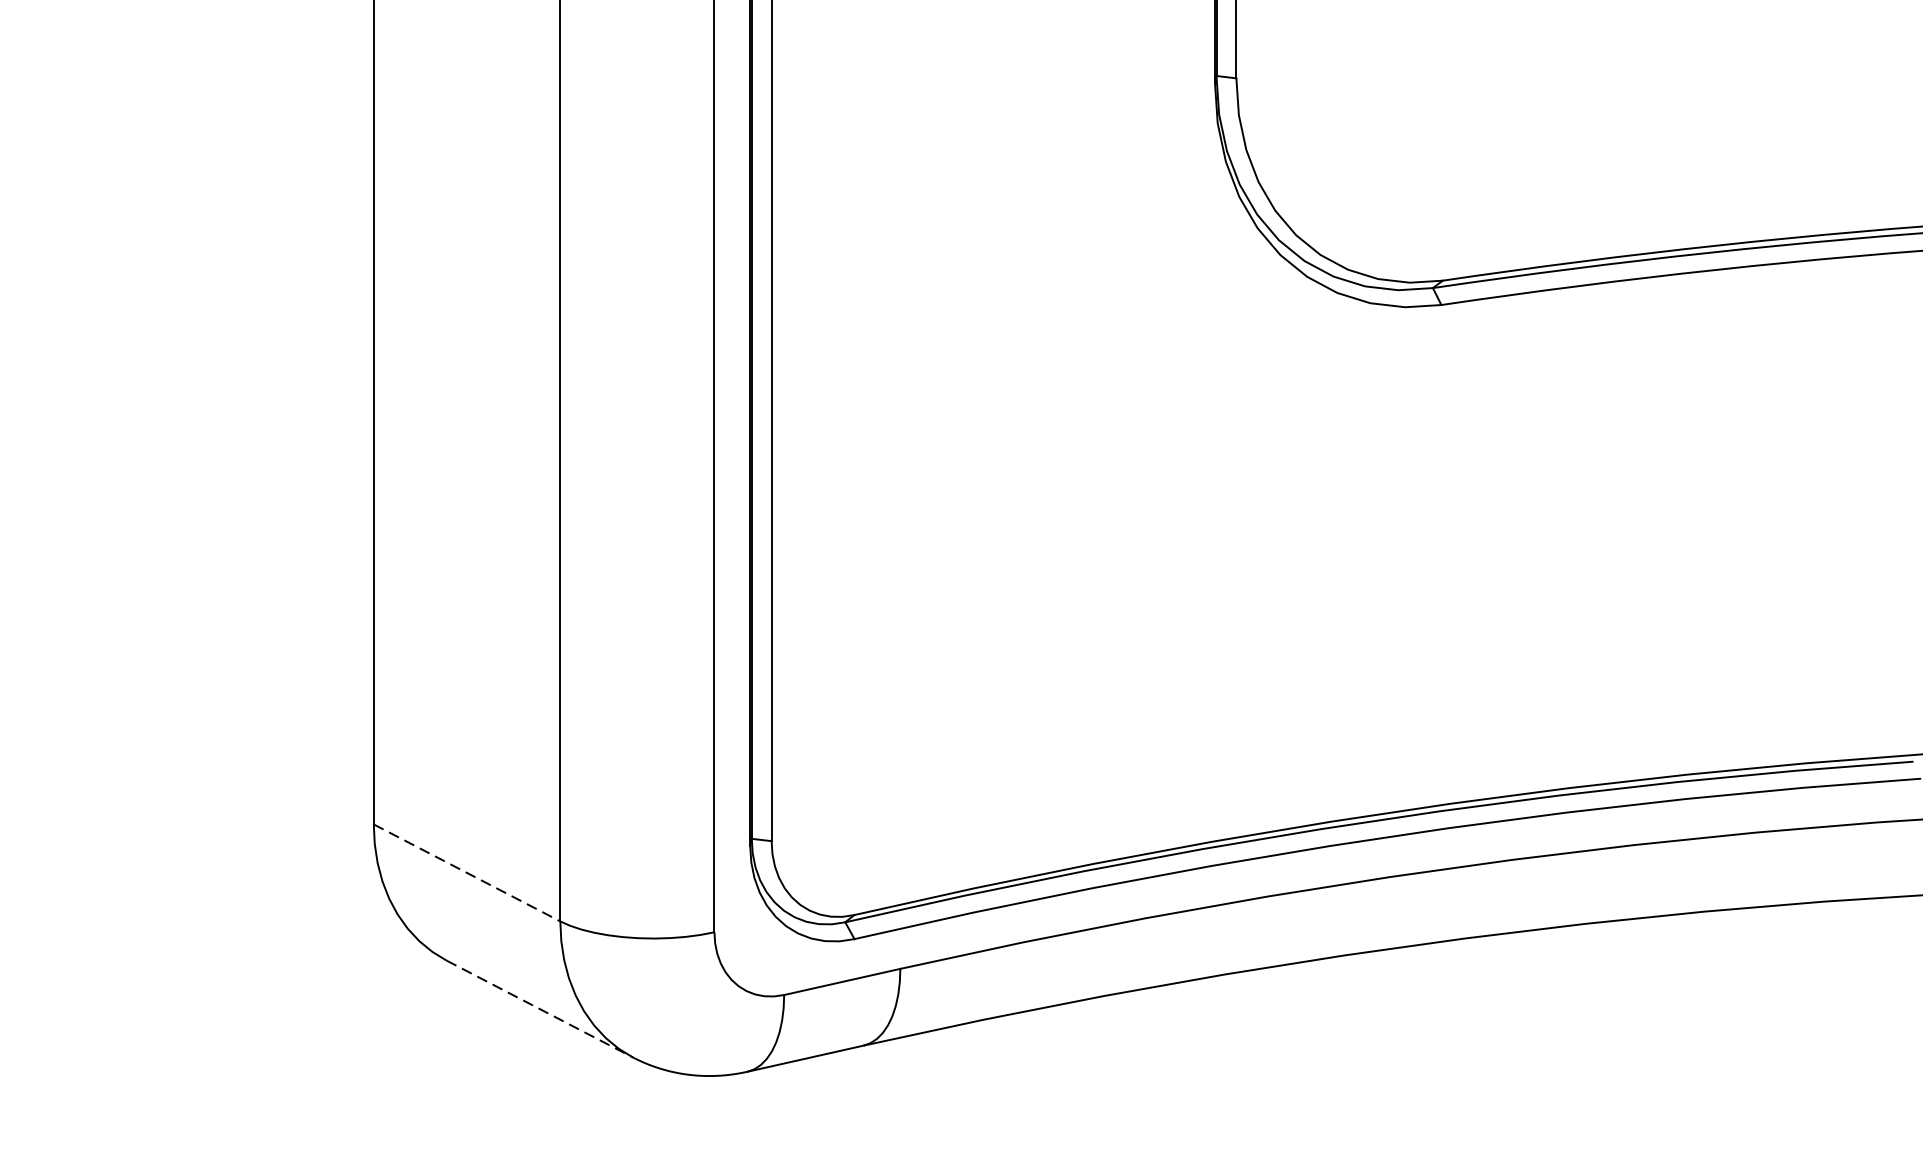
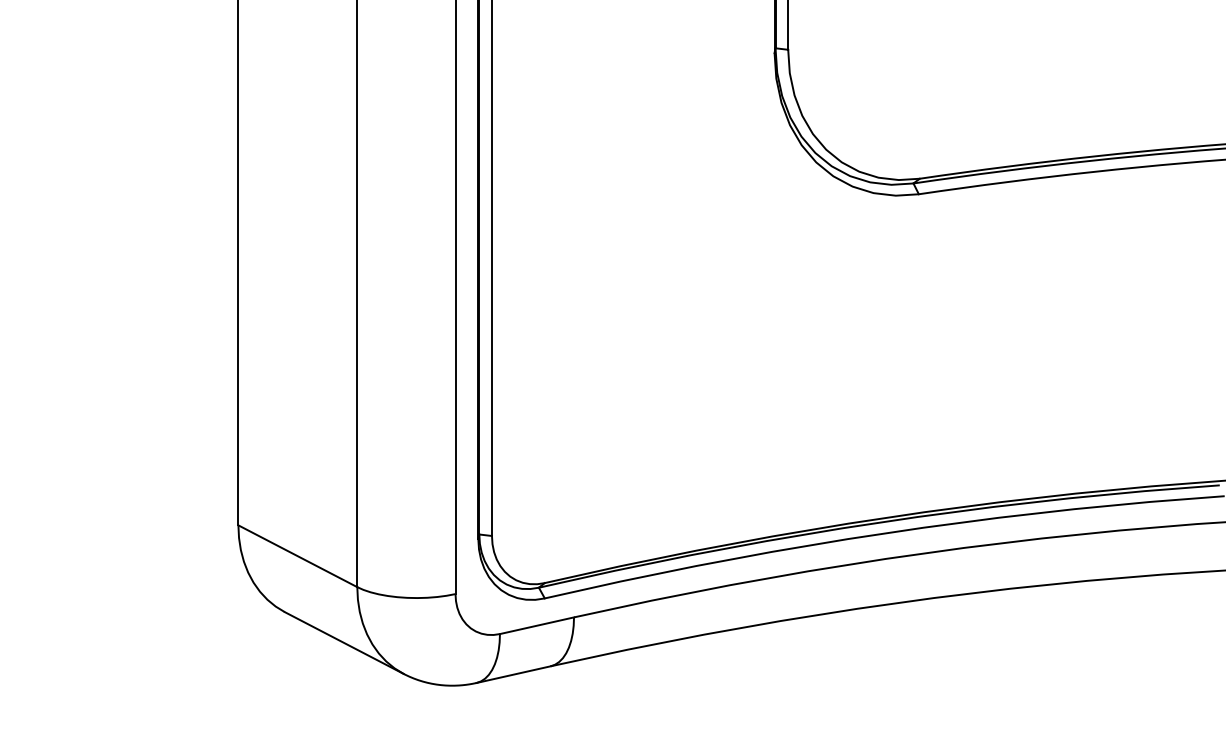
line: (468, 873) -> (298, 556), dashed -> solid
line: (540, 1009) -> (344, 643), dashed -> solid

